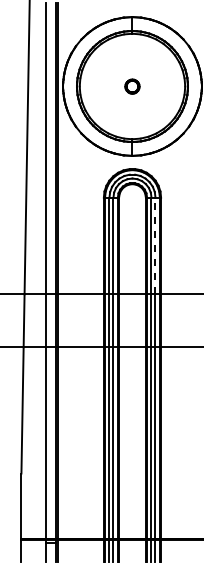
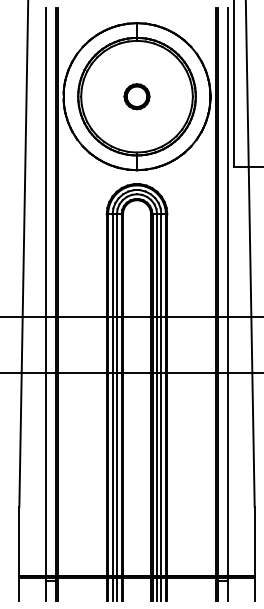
part: (131, 86) -> (136, 96), size x1.67
line: (155, 245) -> (161, 265), dashed -> solid

